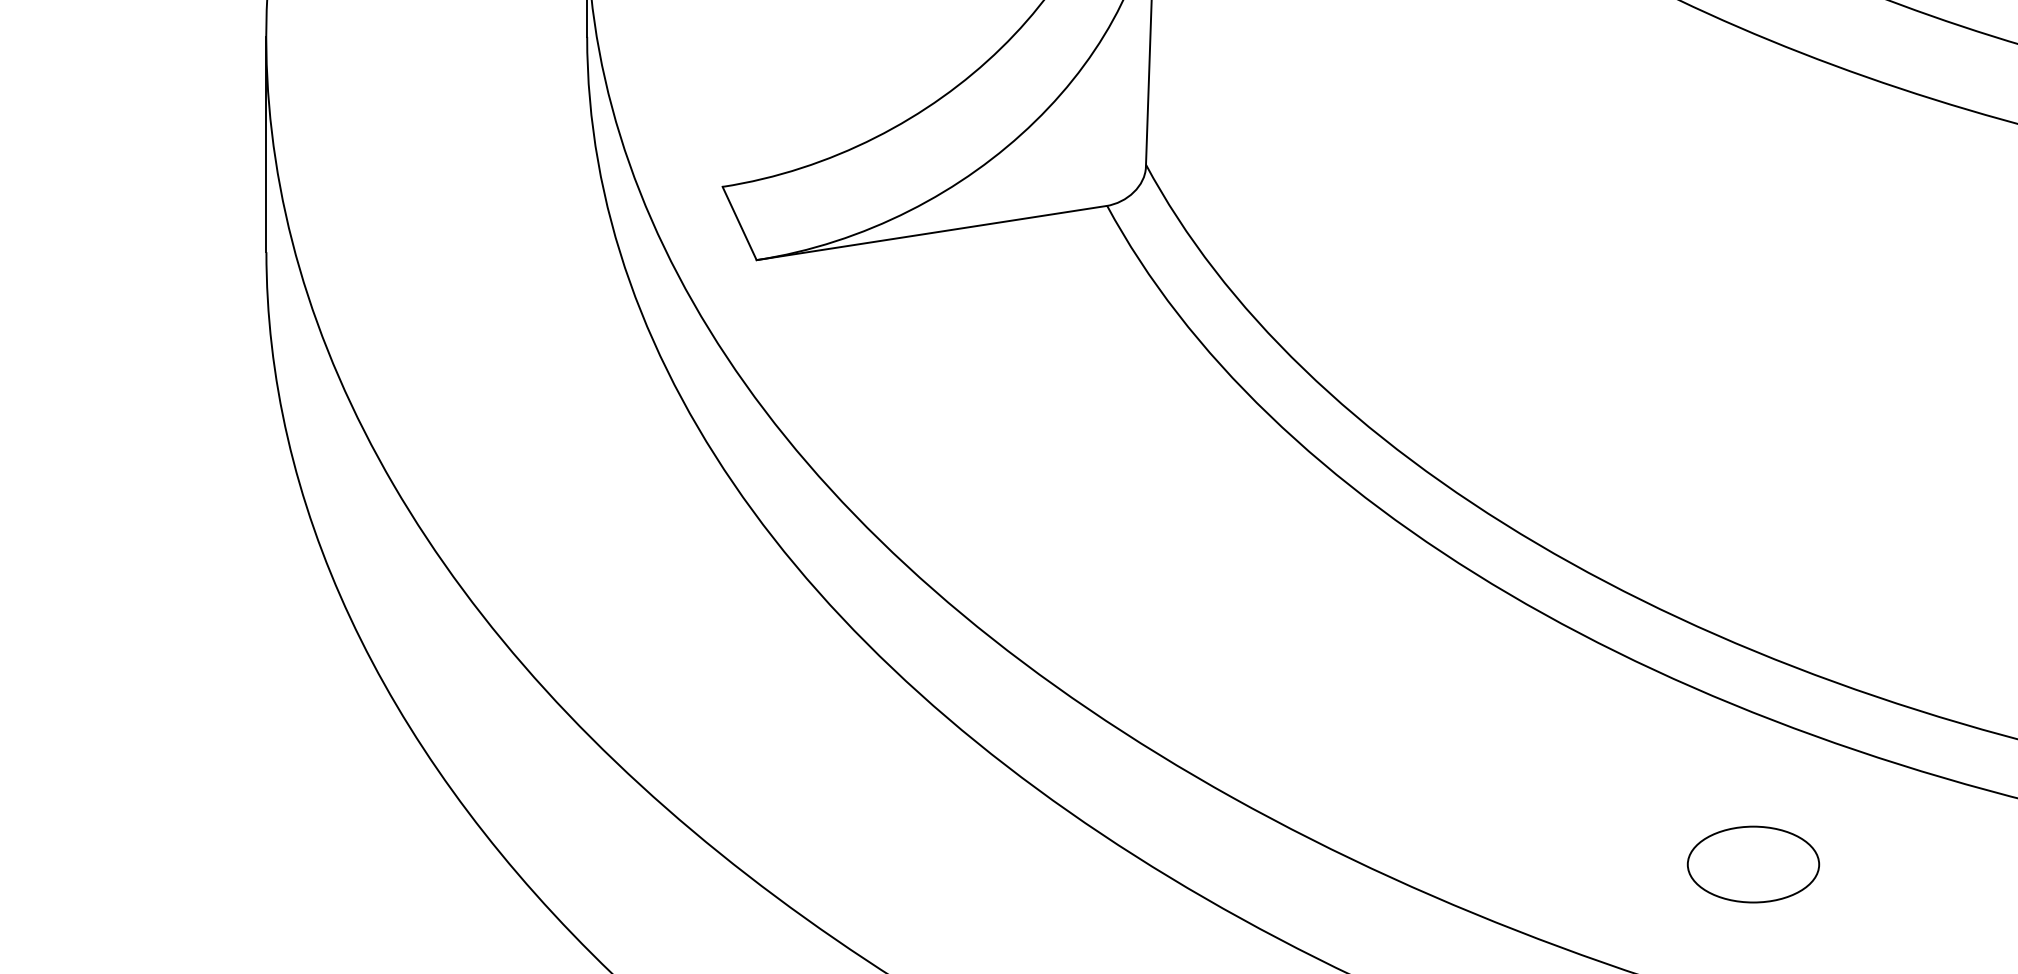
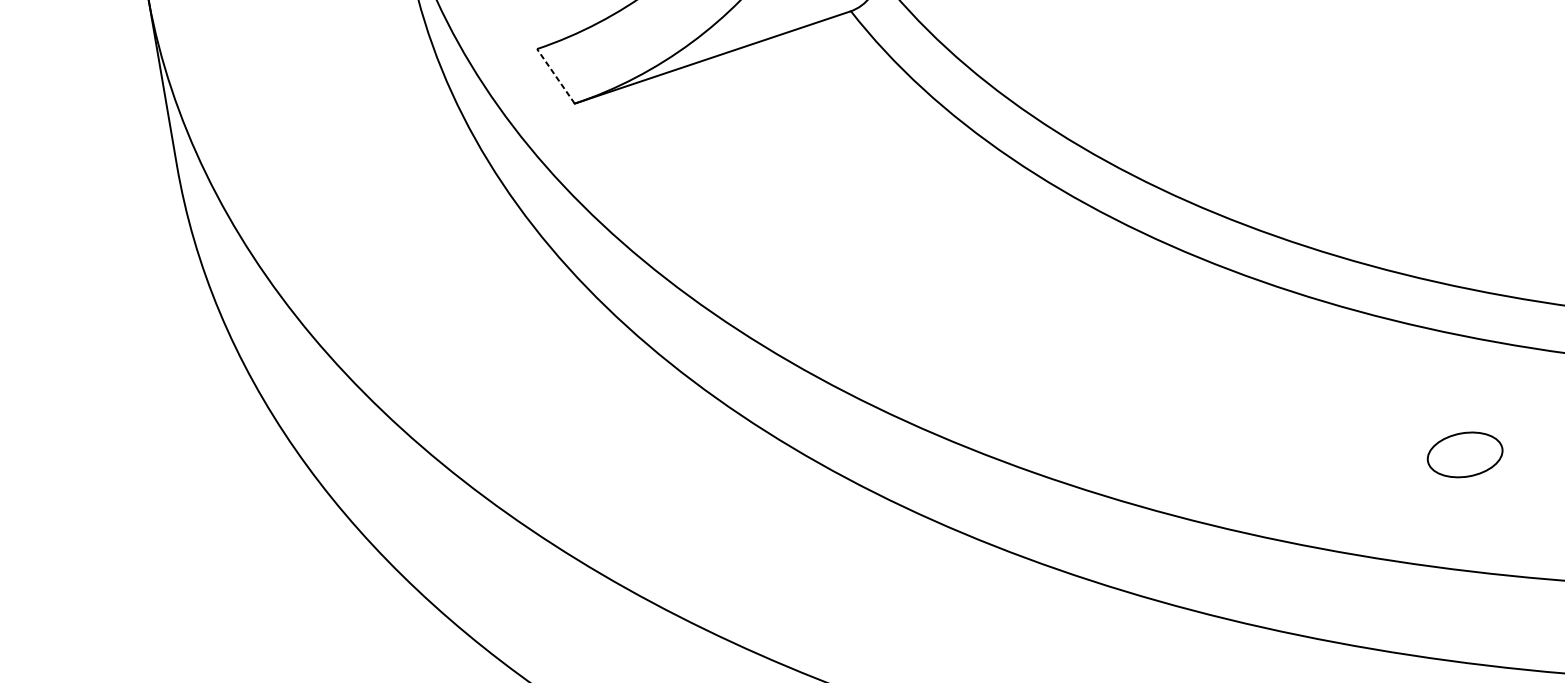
line: (739, 223) -> (555, 76), solid -> dashed
part: (1753, 864) -> (1465, 454), size x0.7

